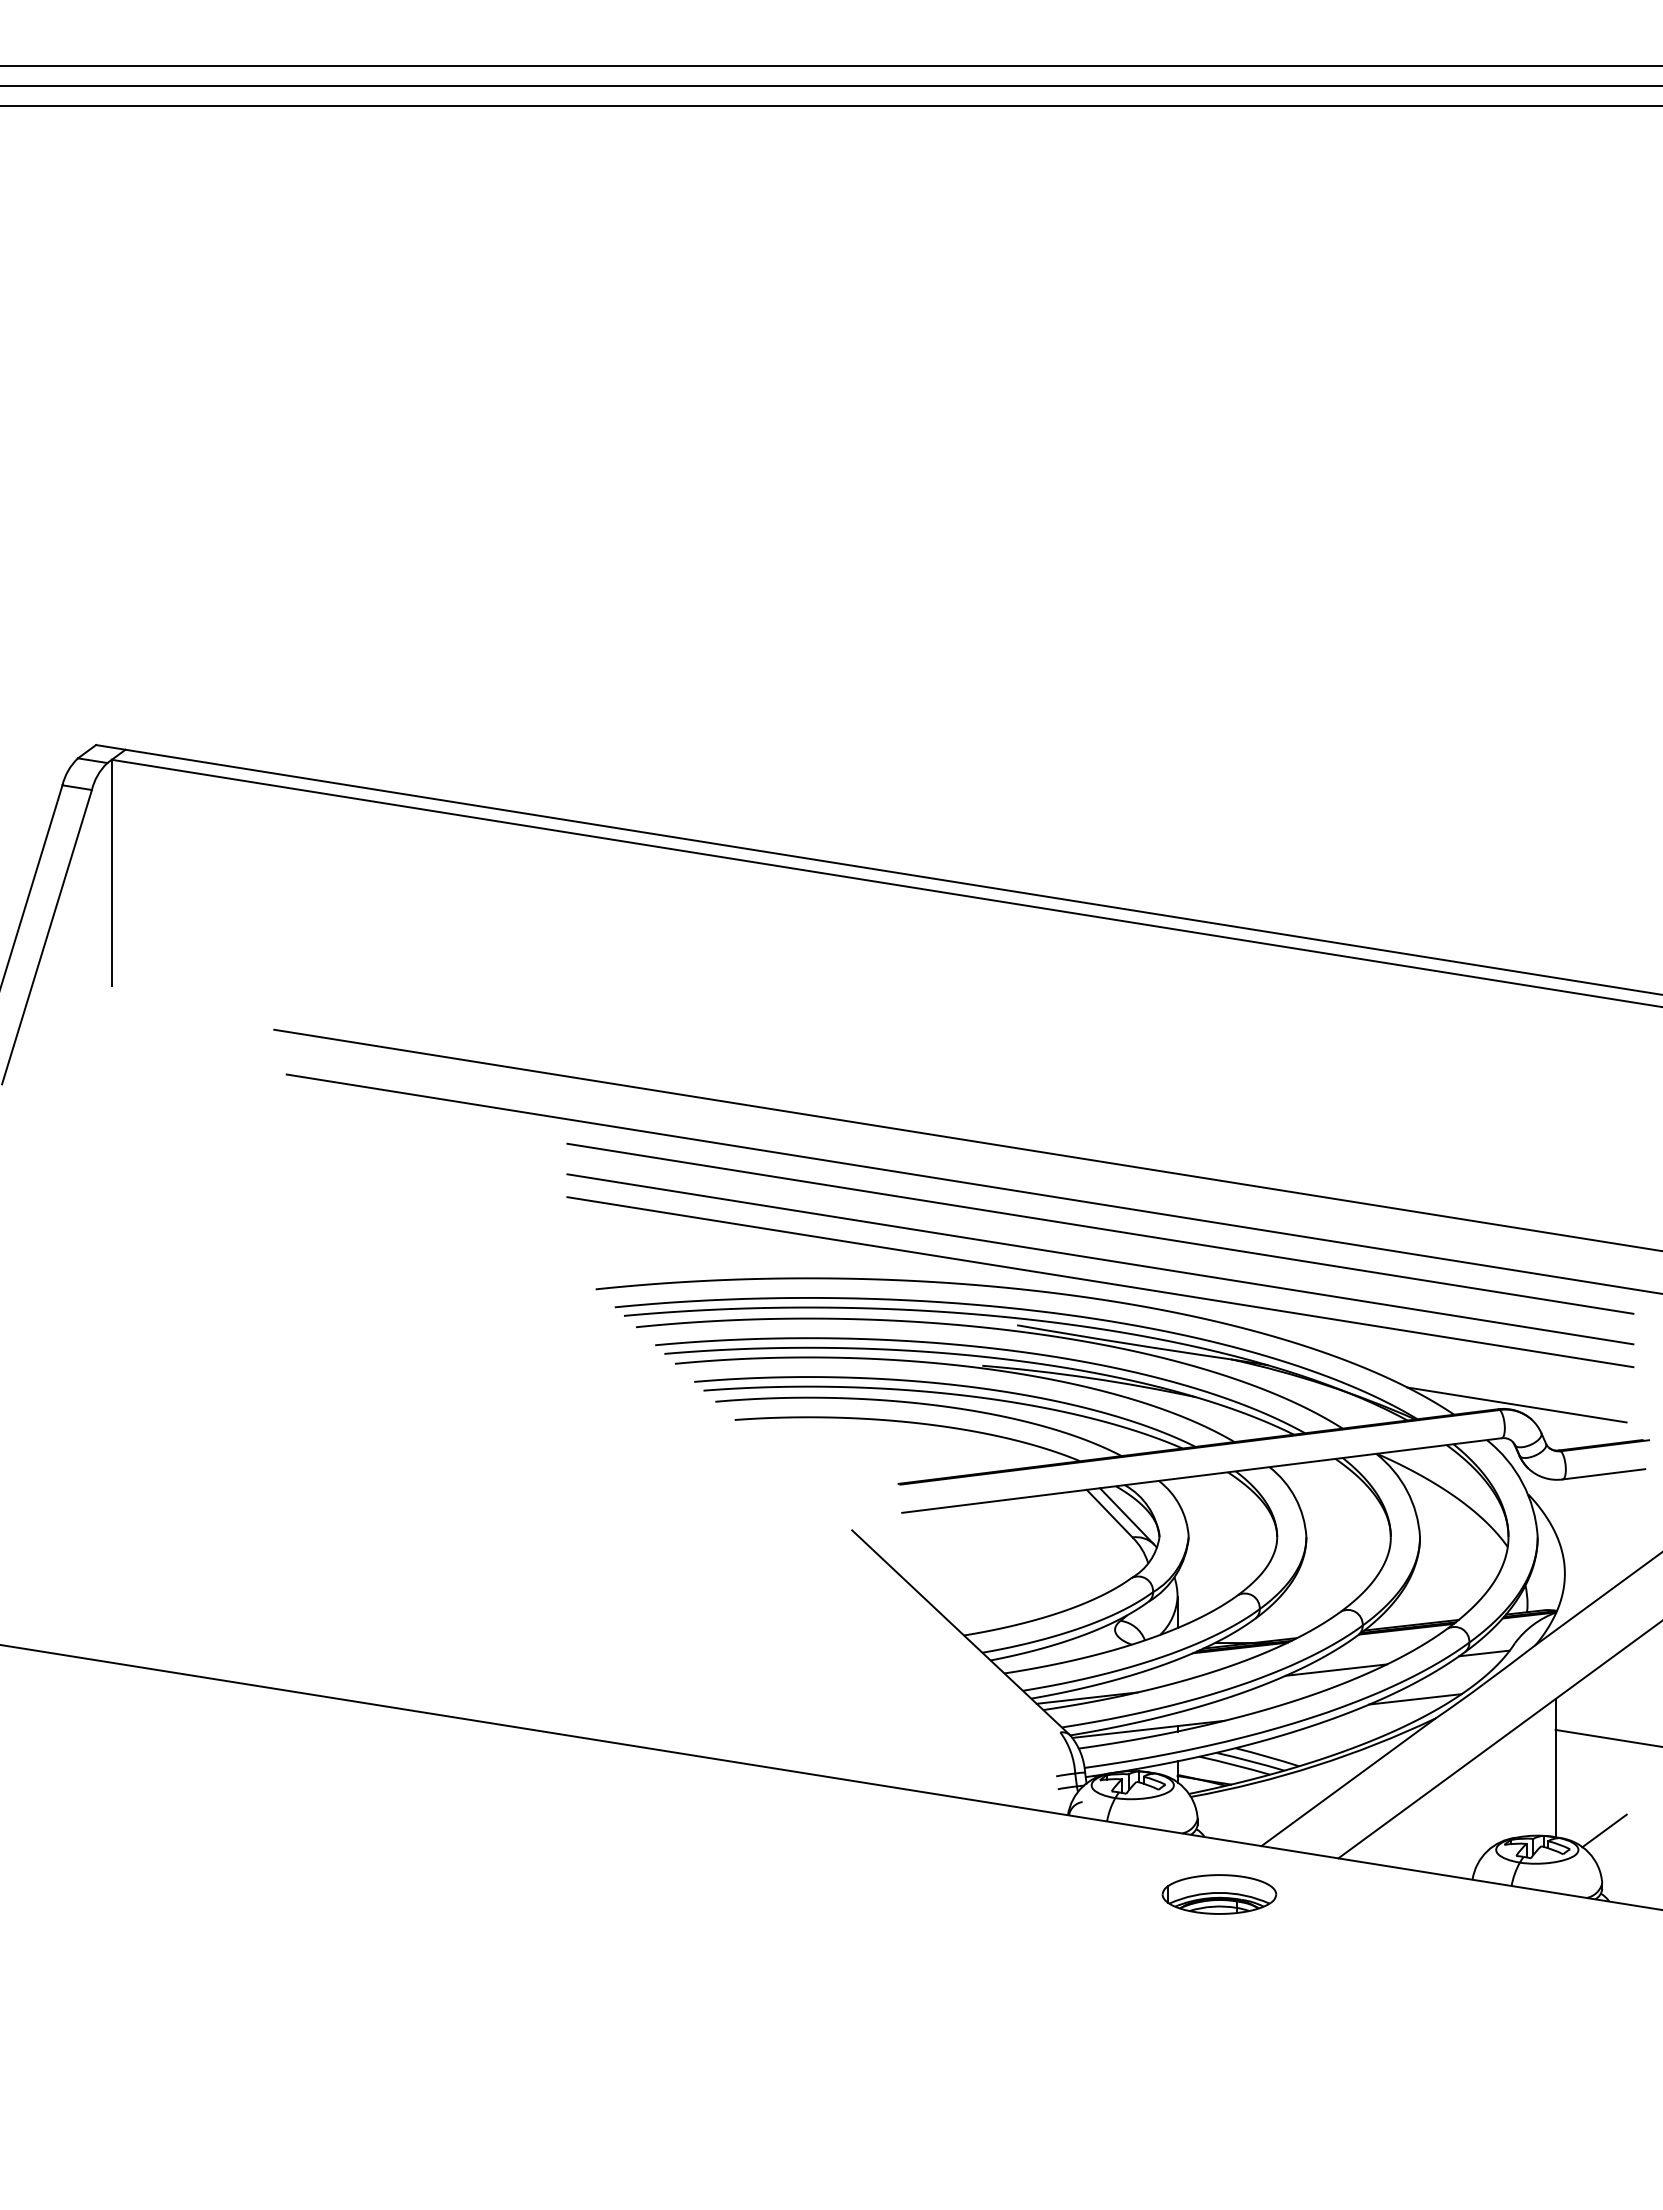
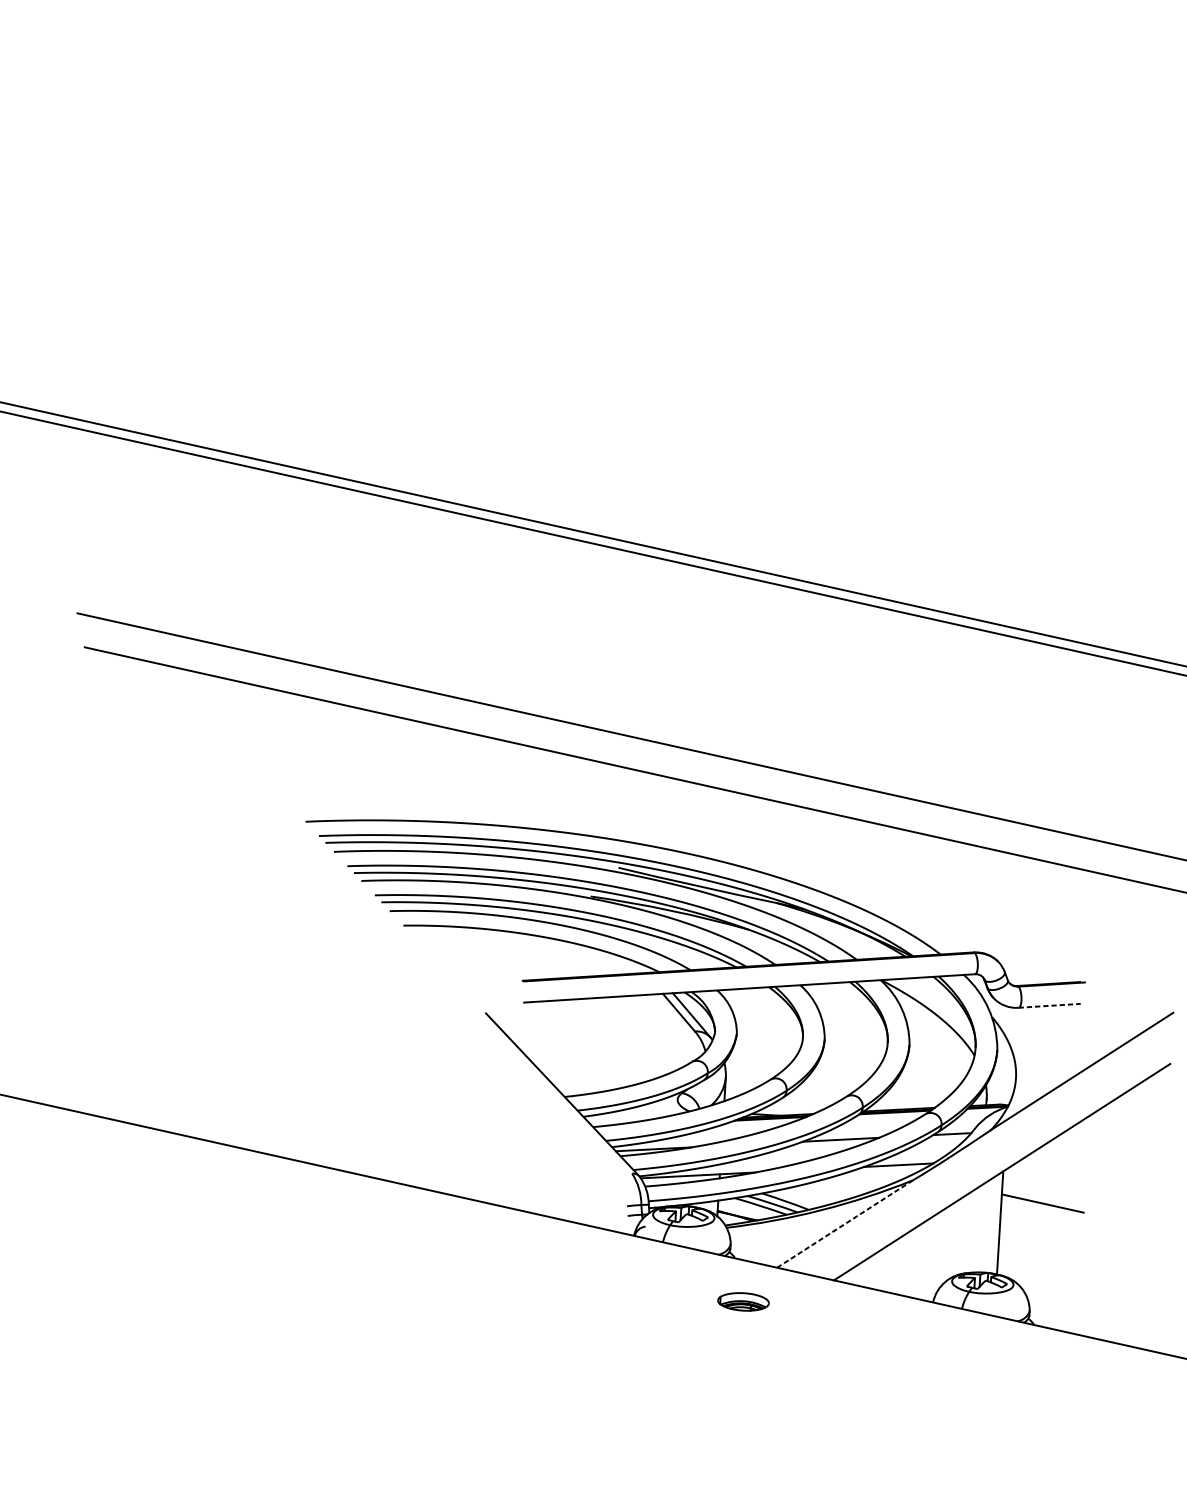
line: (1100, 1228) -> (685, 799), removed
line: (1100, 1259) -> (683, 822), removed
line: (1100, 1282) -> (682, 839), removed
line: (1516, 1404) -> (987, 949), removed
line: (1603, 1474) -> (1049, 1005), solid -> dashed
line: (1348, 1782) -> (844, 1224), solid -> dashed
line: (1604, 1830) -> (1033, 1271), removed
part: (1219, 1894) -> (743, 1301), size x0.6

